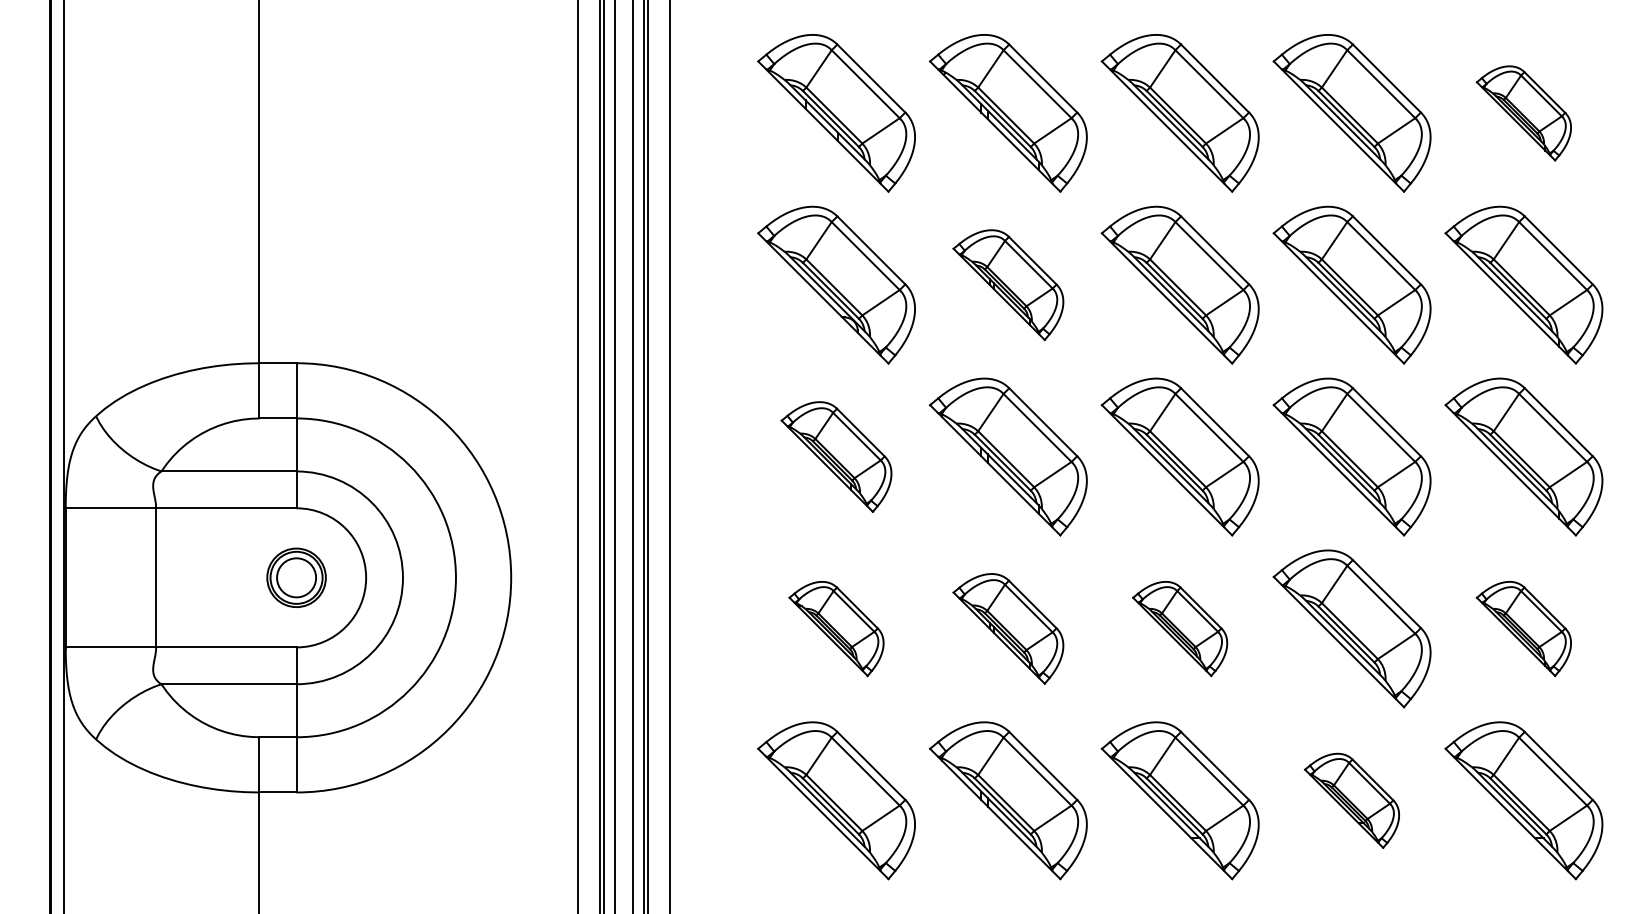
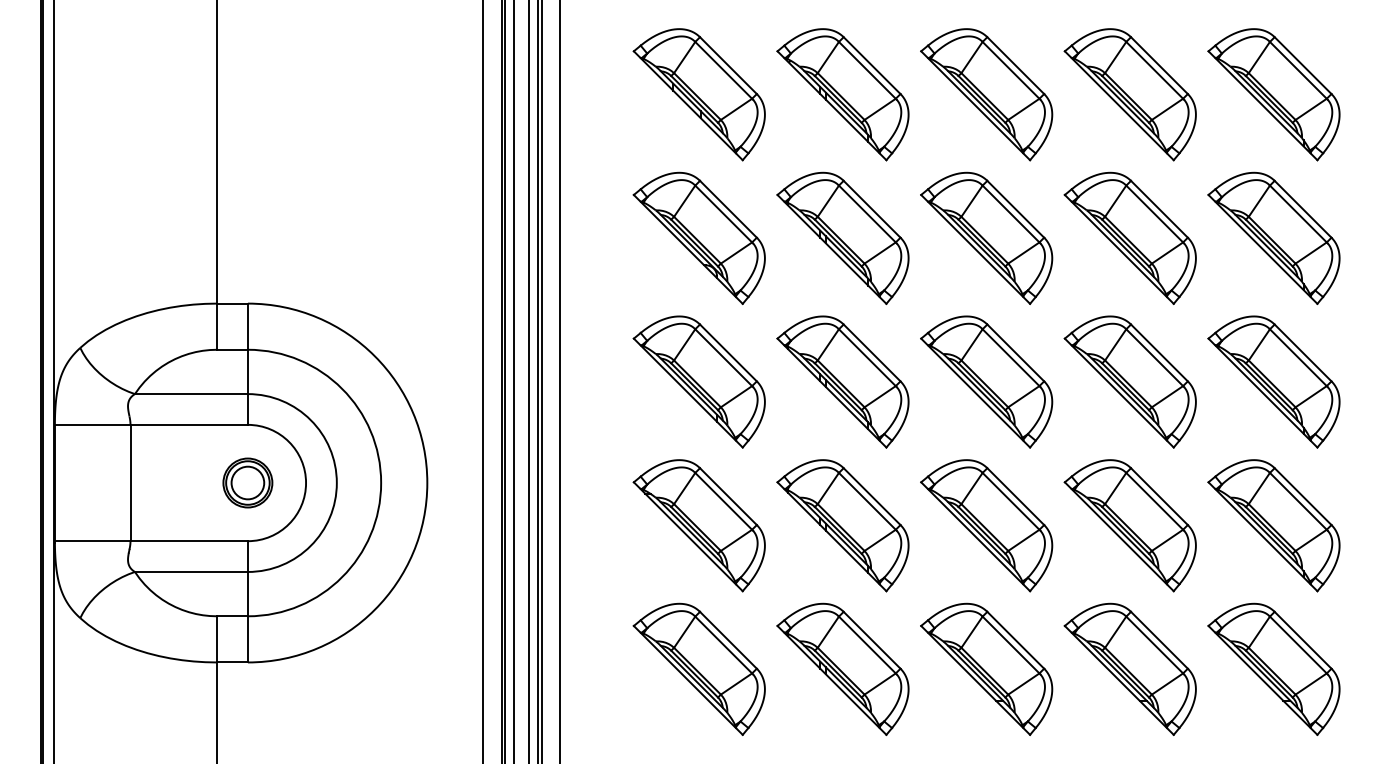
part: (1523, 113) -> (1273, 94), size x1.67
part: (1008, 284) -> (843, 237), size x1.43
part: (836, 456) -> (699, 381), size x1.43
part: (836, 628) -> (699, 525), size x1.67
part: (1008, 628) -> (843, 525), size x1.43
part: (1179, 628) -> (986, 525), size x1.67
part: (1523, 628) -> (1273, 525), size x1.67
part: (1351, 800) -> (1129, 669), size x1.67

